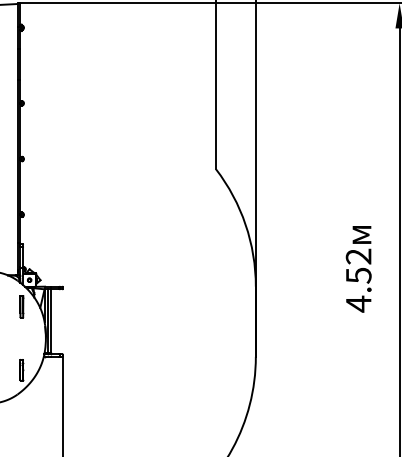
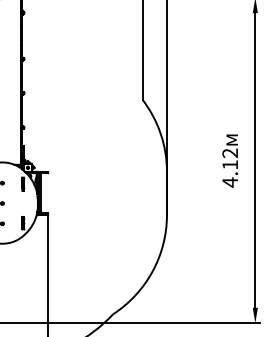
text: (359, 274) -> (230, 164), 4.52 -> 4.12

